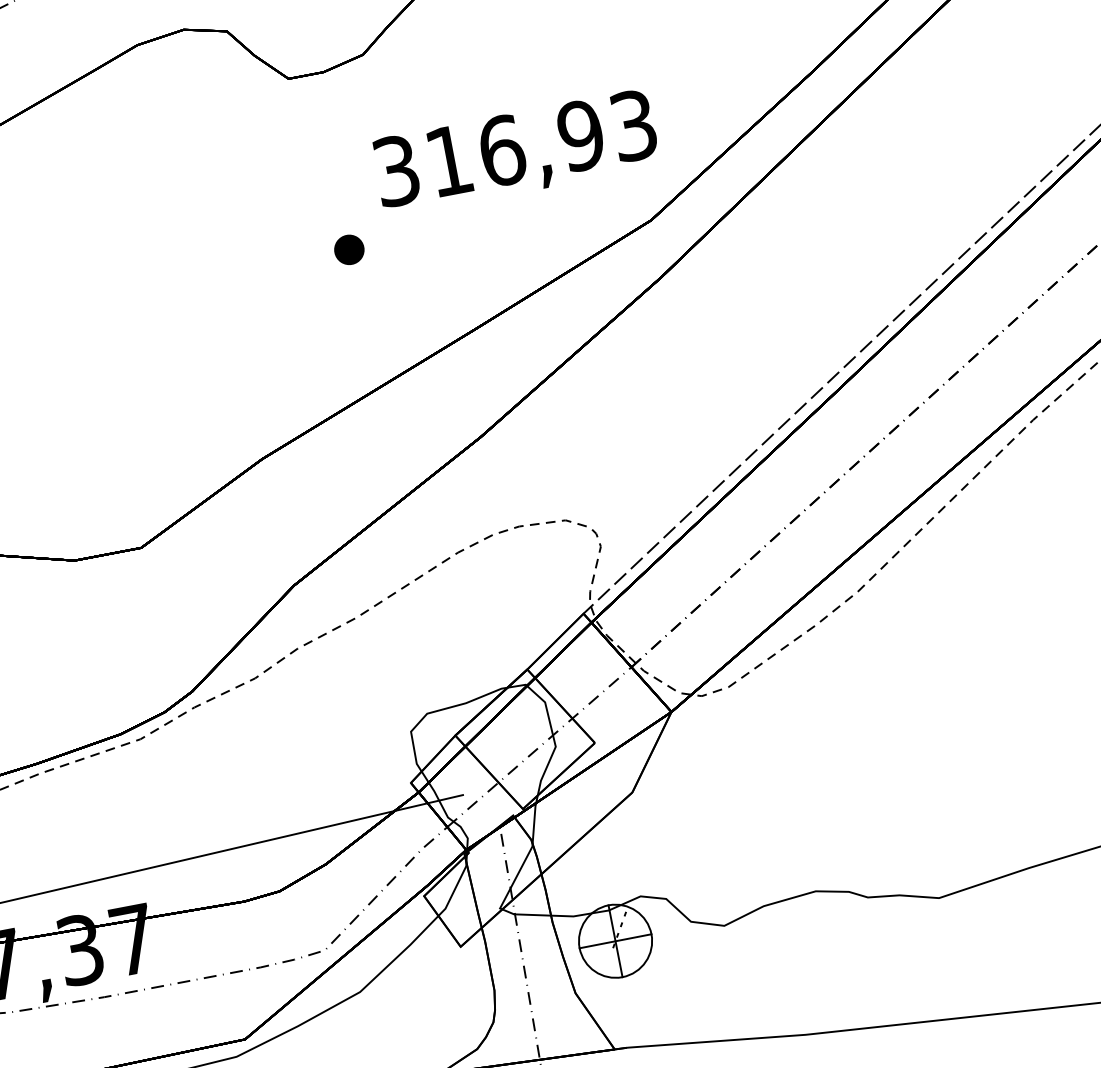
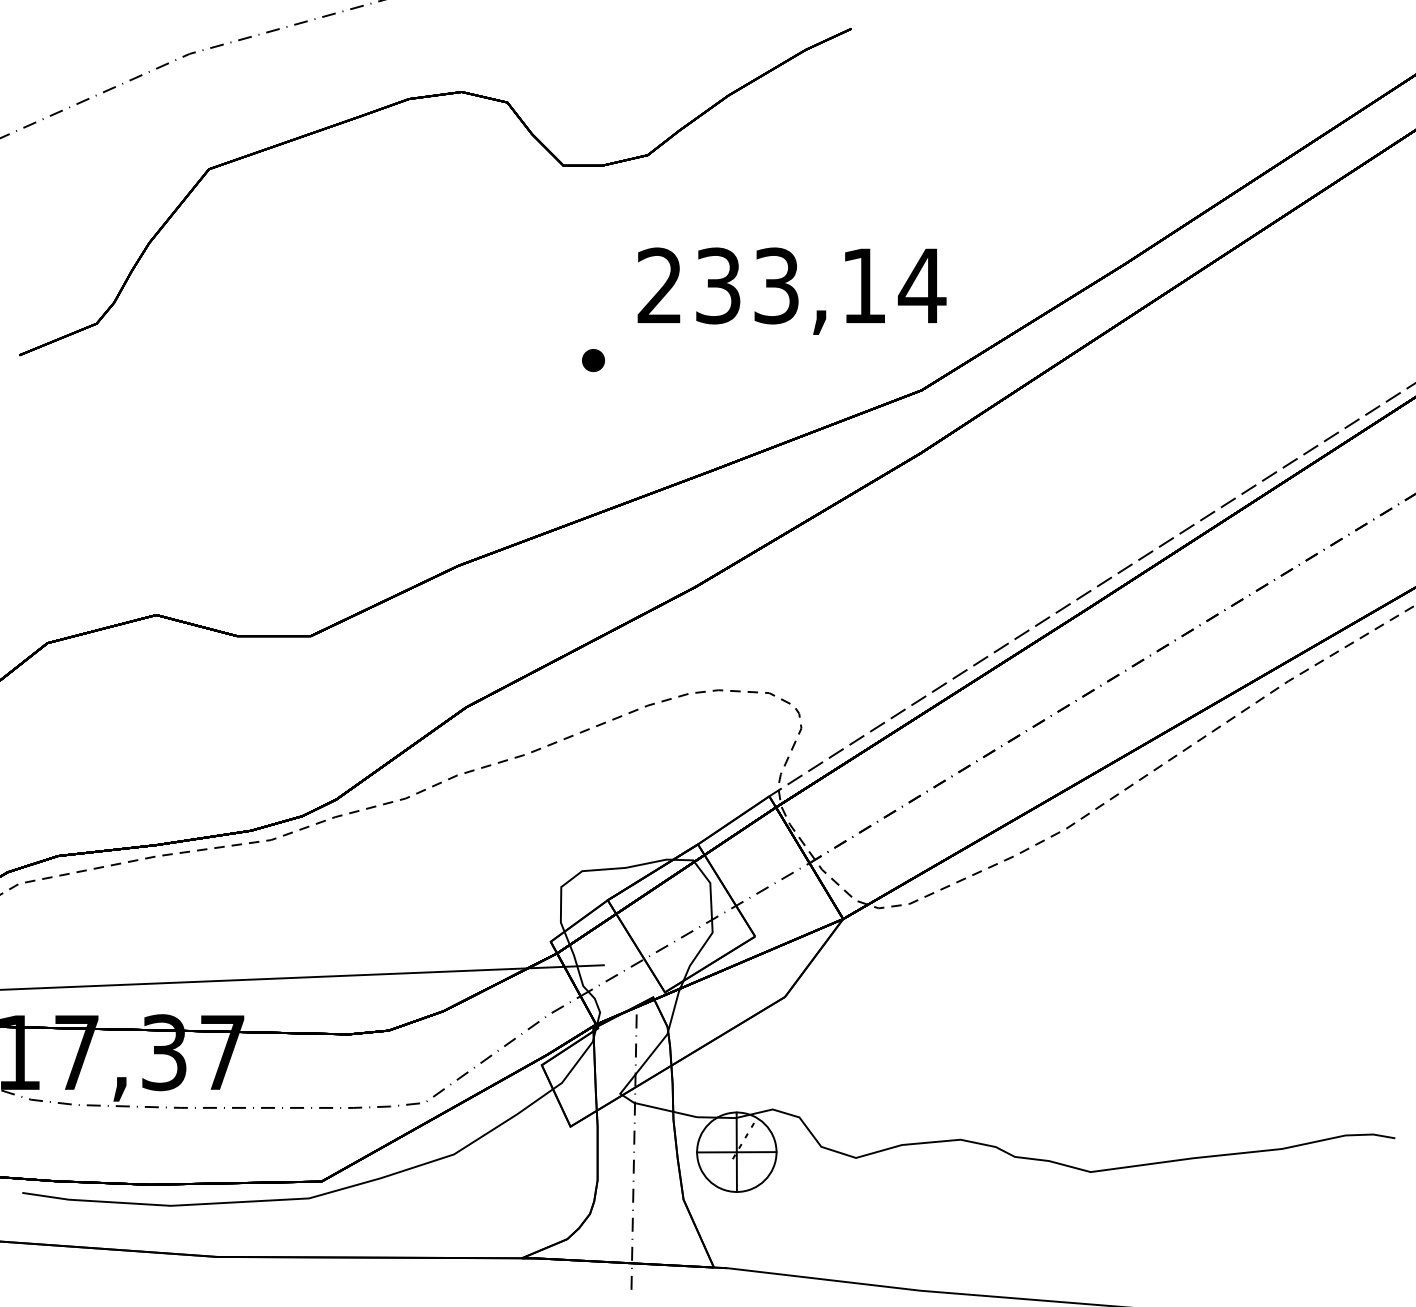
text: (515, 147) -> (791, 285), 316,93 -> 233,14
part: (349, 249) -> (593, 360), size x0.7

